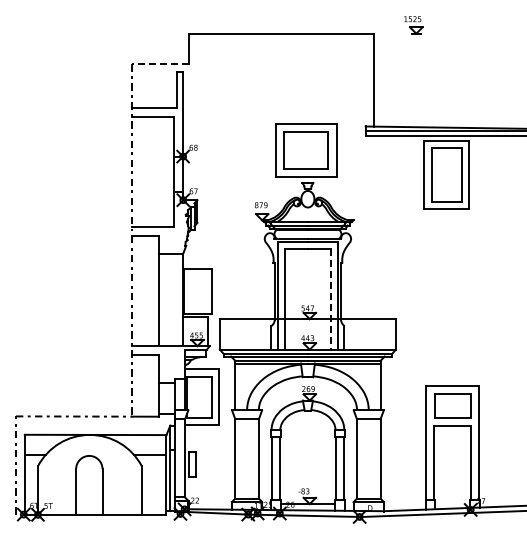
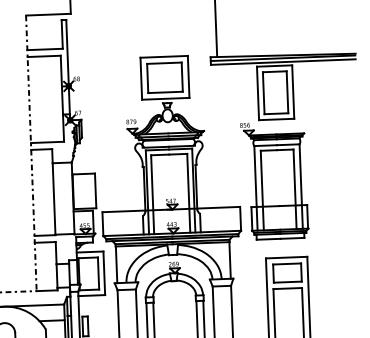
line: (160, 64) -> (48, 14), dashed -> solid
part: (441, 287) -> (274, 180), added
line: (331, 299) -> (189, 193), dashed -> solid

